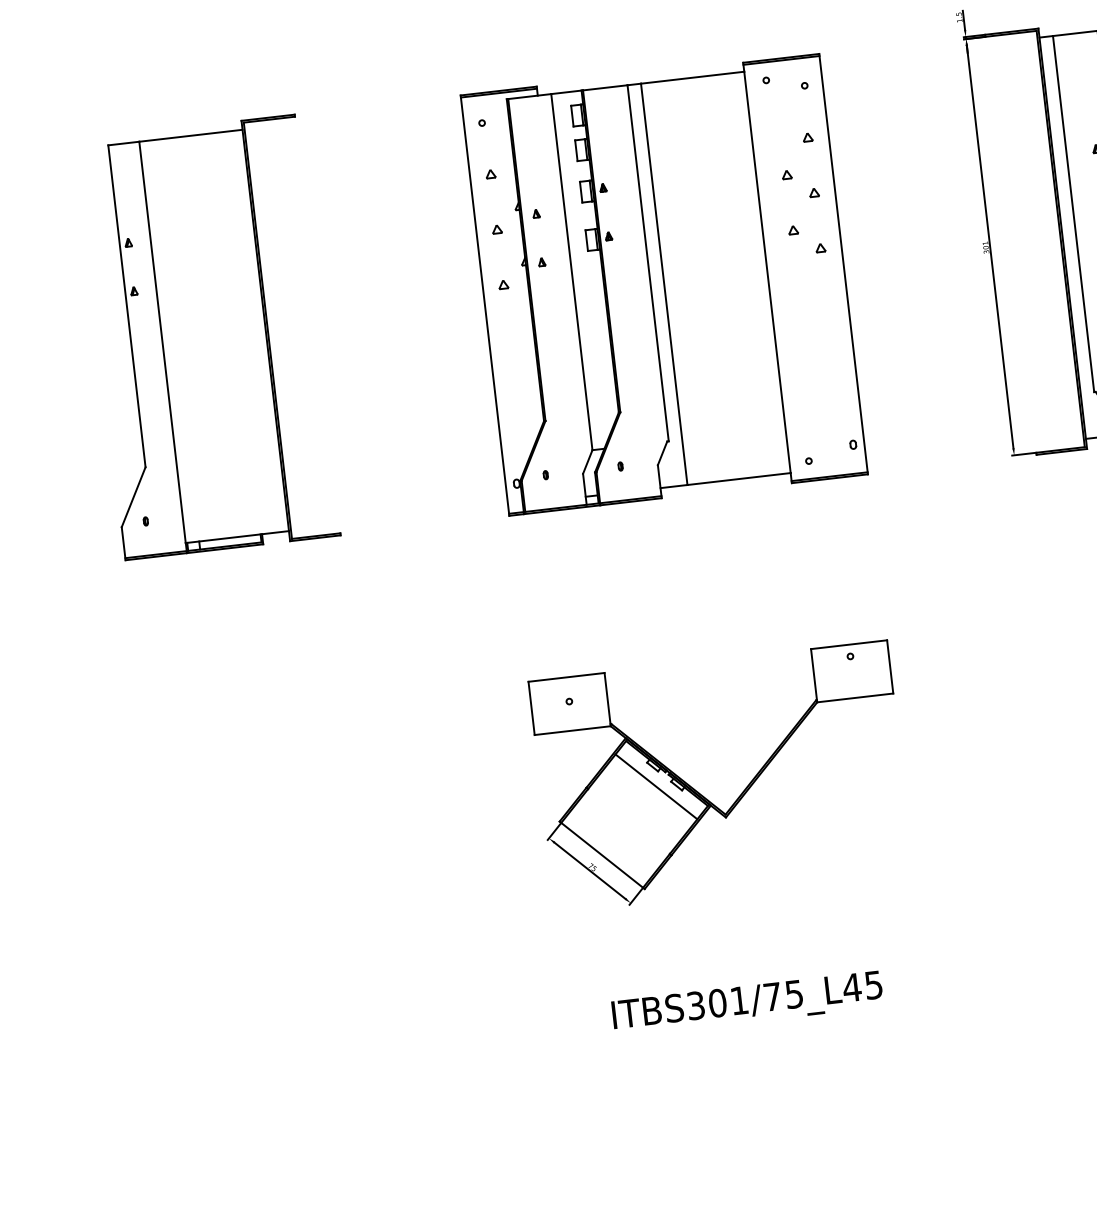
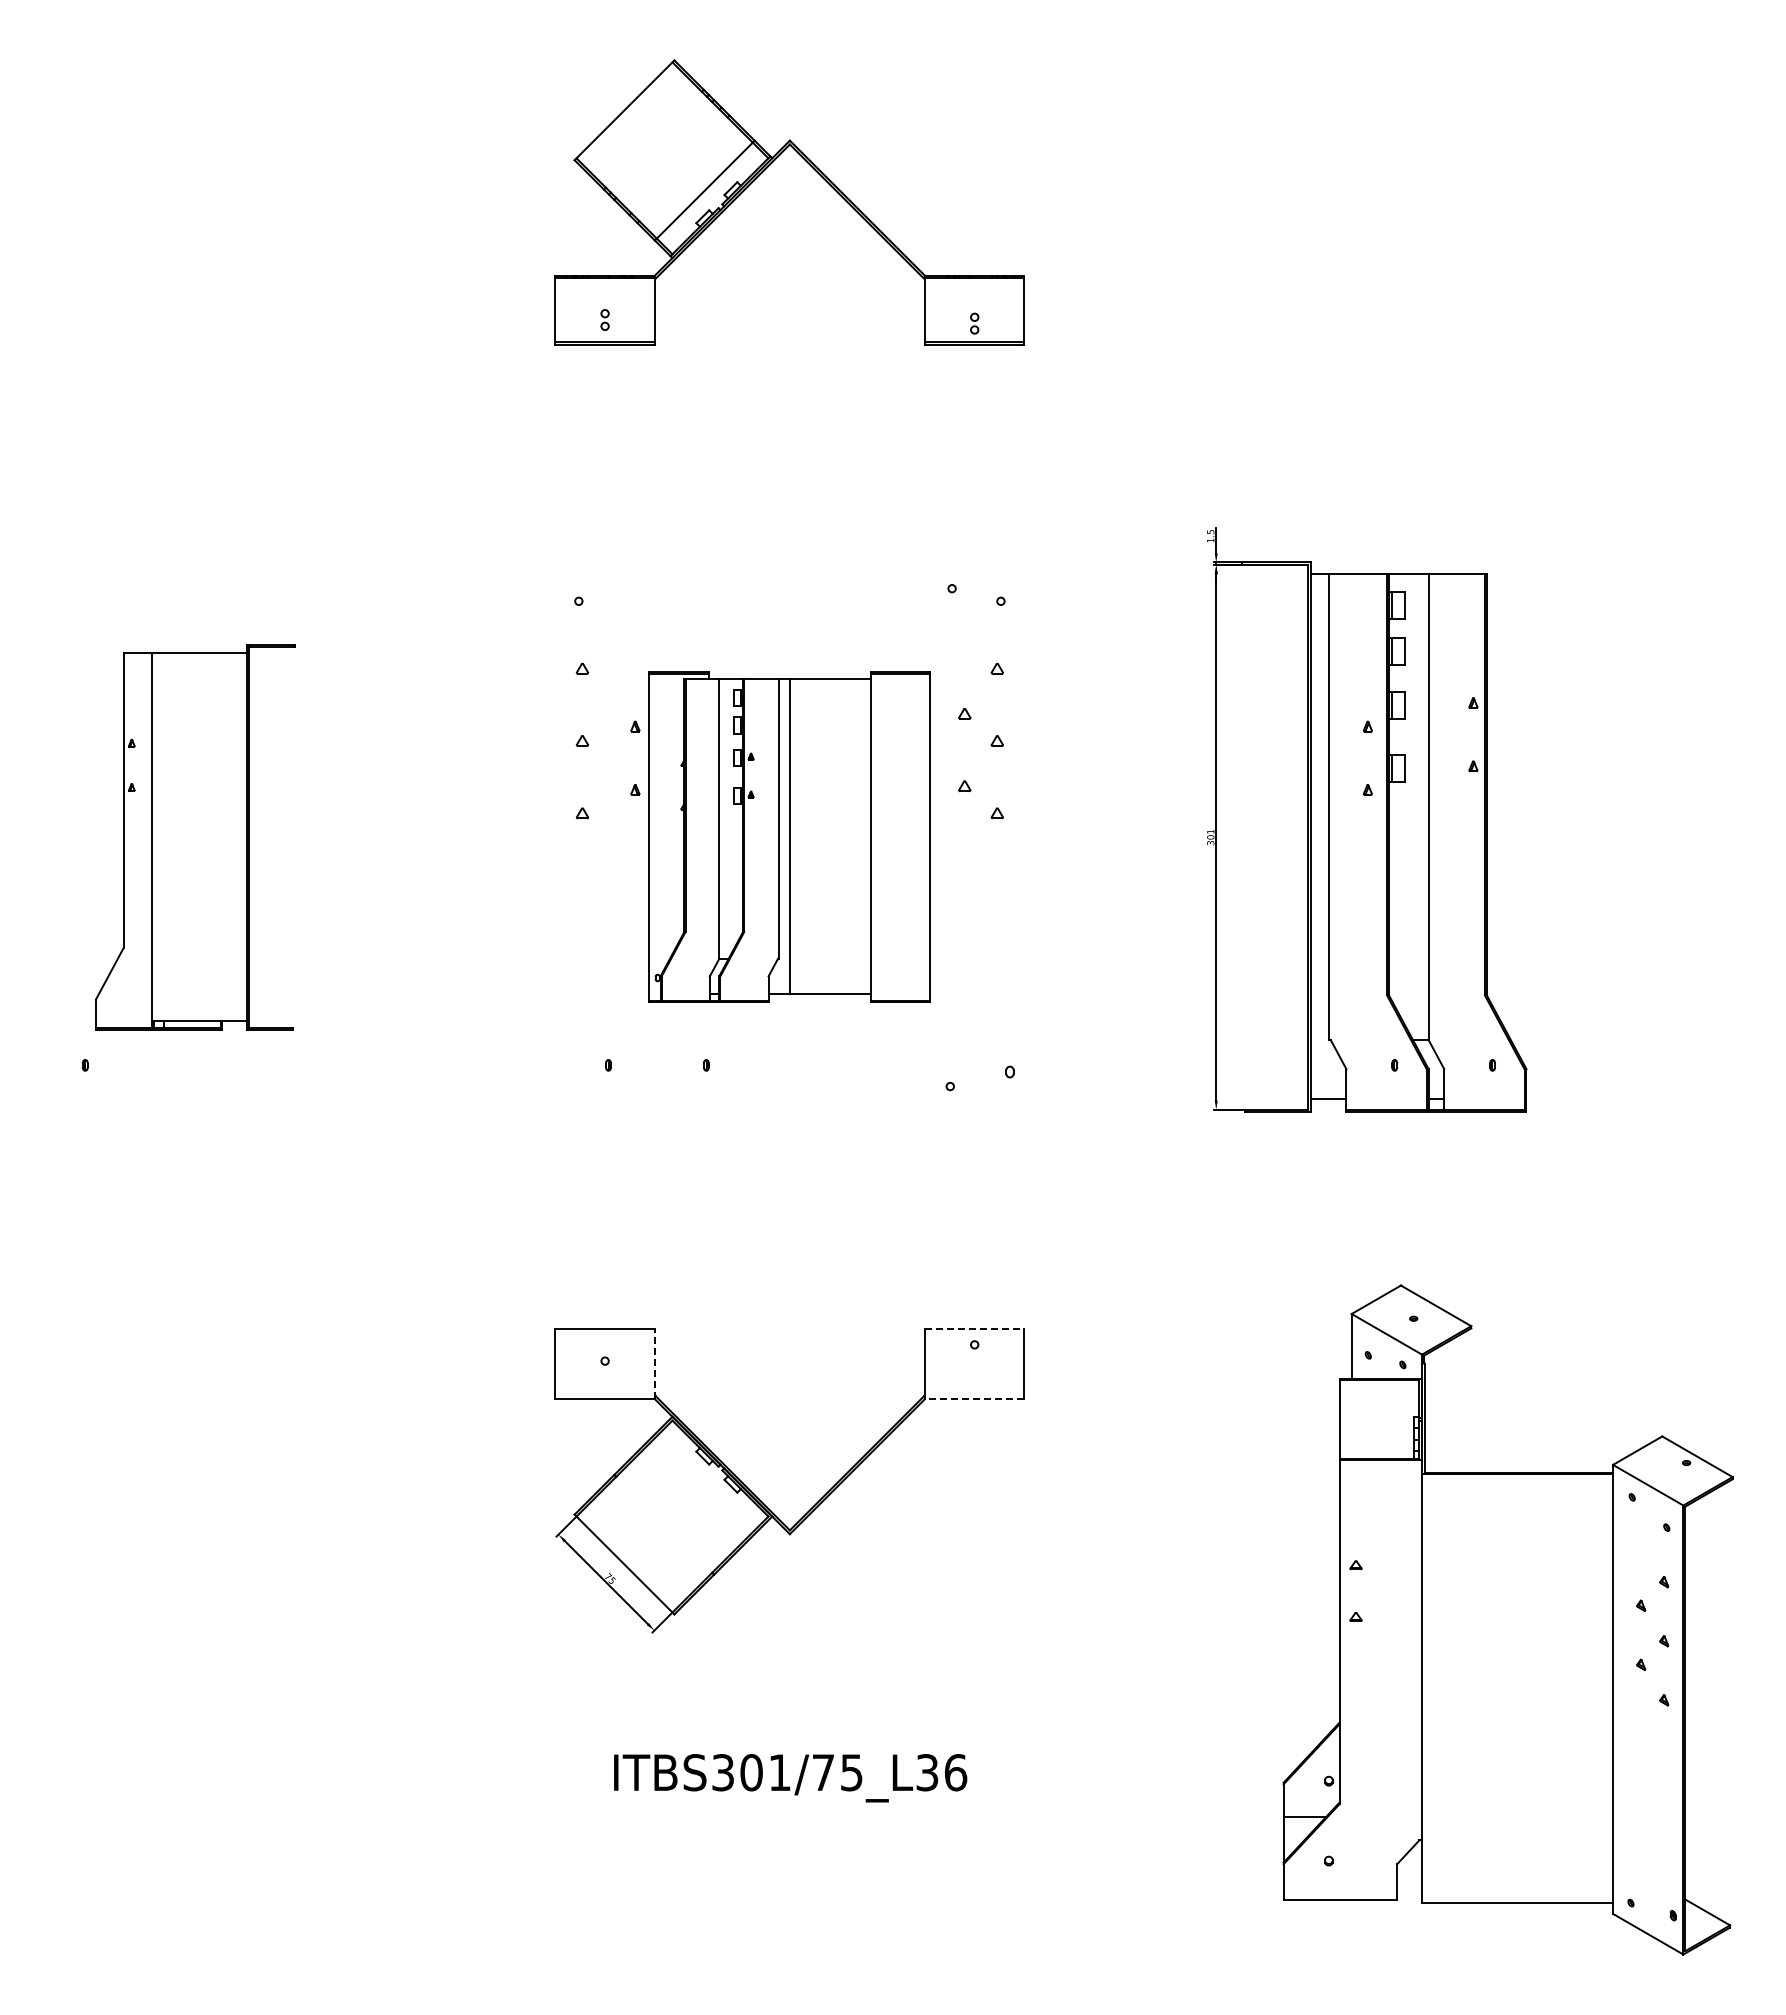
part: (663, 284) -> (789, 836), size x0.6
part: (209, 336) -> (195, 836), size x0.7
line: (848, 644) -> (974, 1329), solid -> dashed
line: (855, 698) -> (974, 1399), solid -> dashed
line: (607, 699) -> (654, 1364), solid -> dashed
line: (656, 787) -> (704, 1484), removed
text: (862, 986) -> (941, 1772), ITBS301/75_L45 -> ITBS301/75_L36

